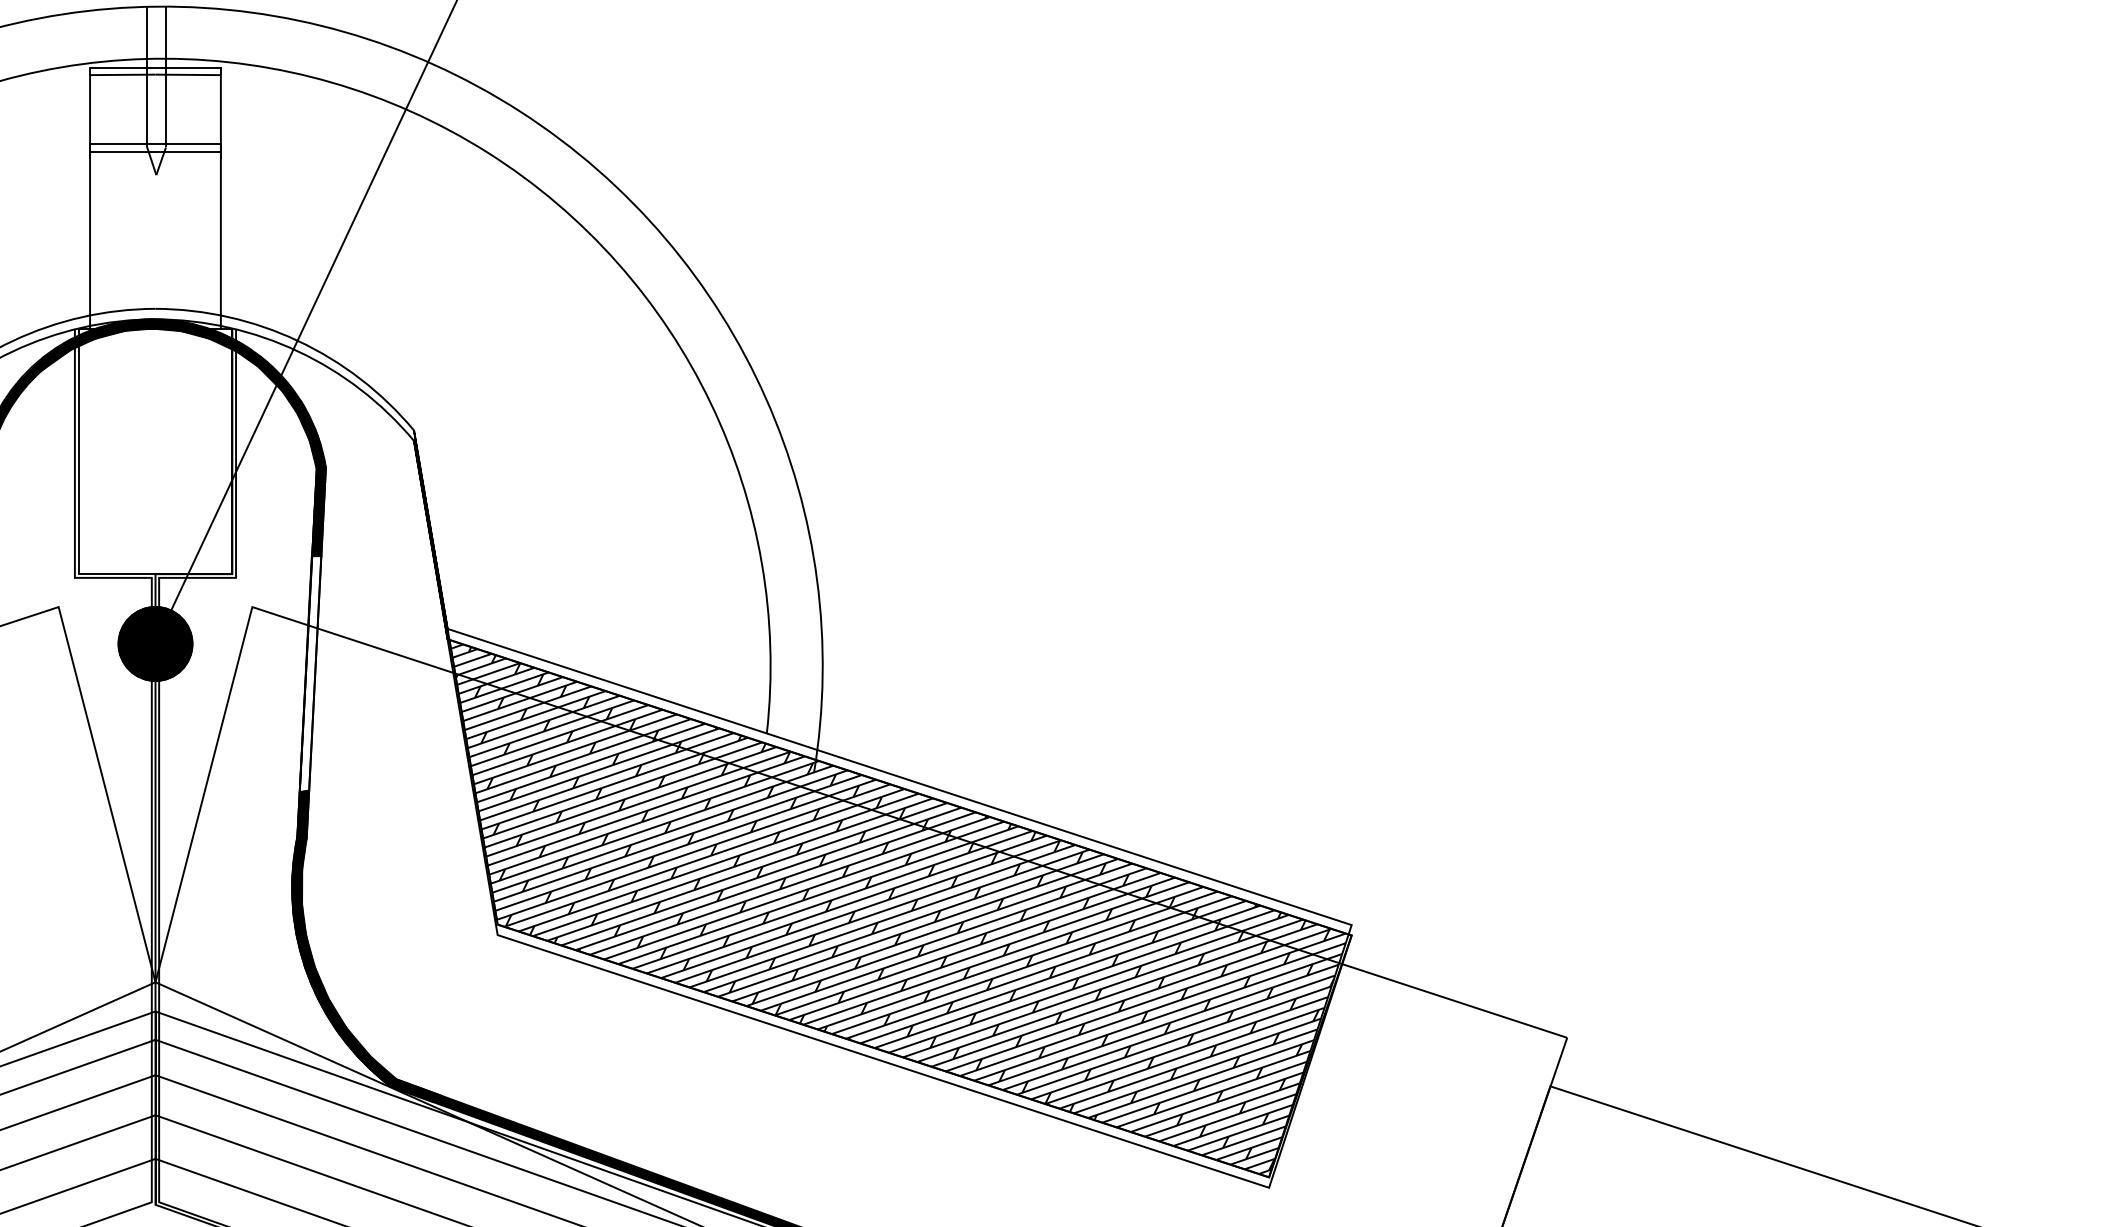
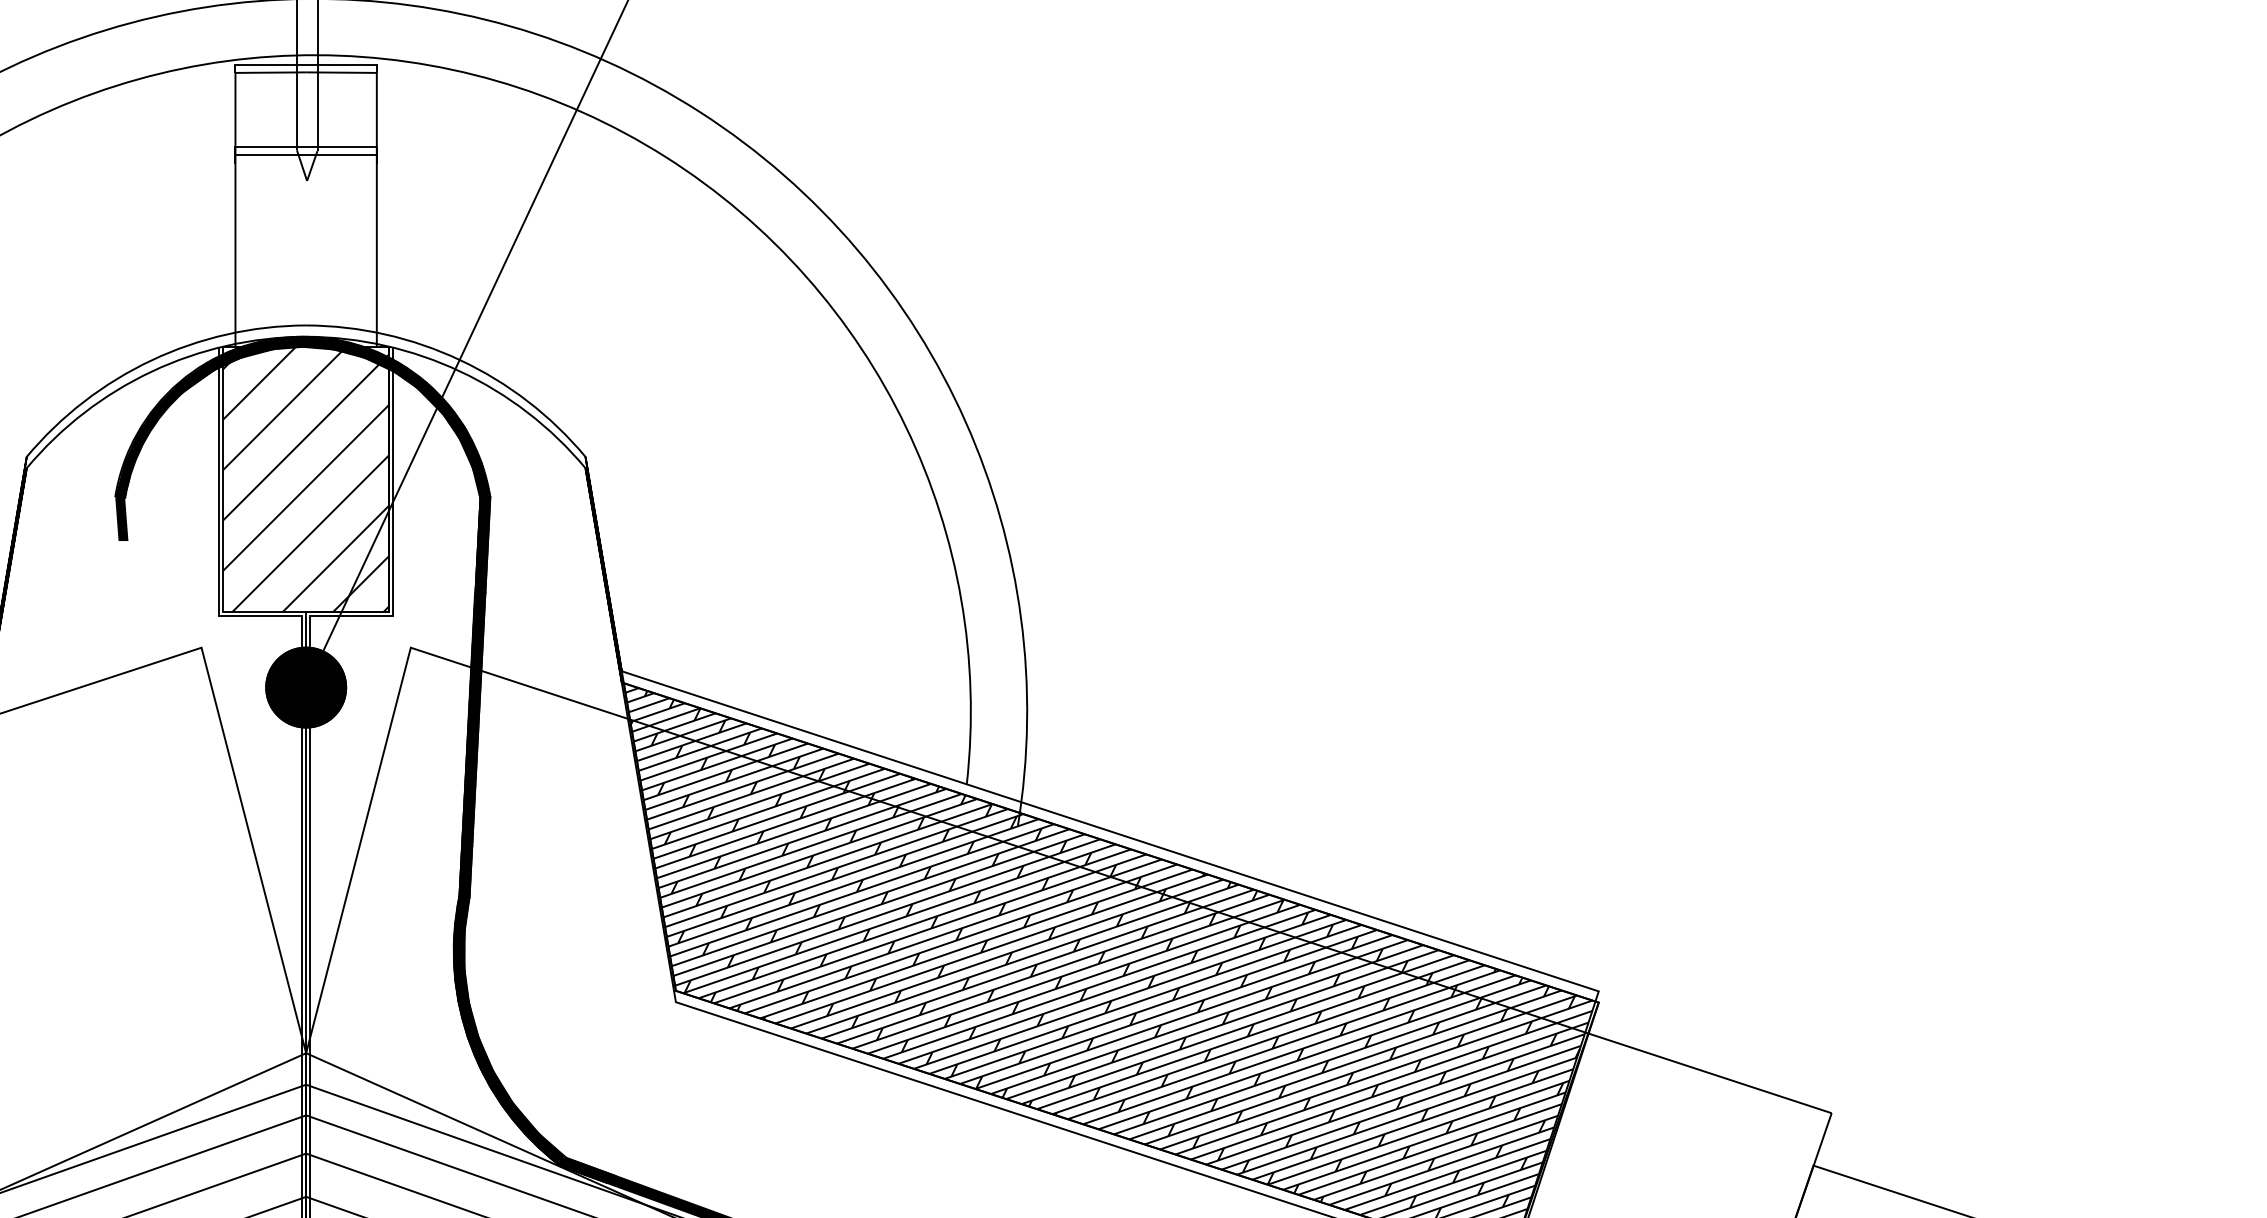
hatch: (155, 451) -> (306, 479), added
fill: (310, 674) -> (473, 720), added

